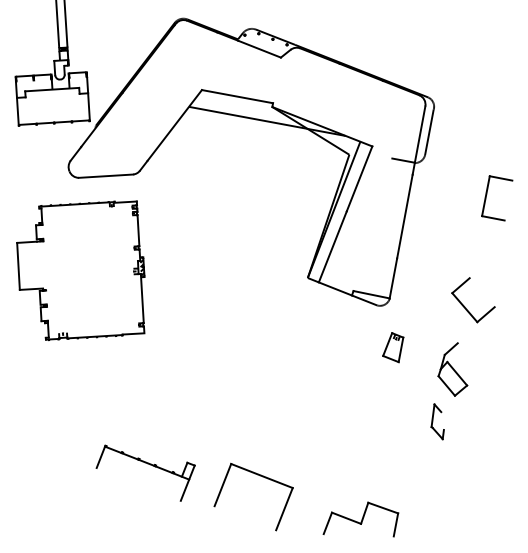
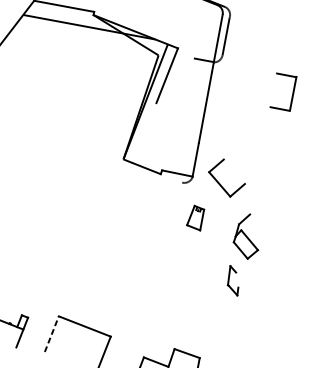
line: (485, 196) -> (292, 93), moved
line: (332, 246) -> (144, 132), removed
line: (364, 300) -> (171, 178), removed
part: (465, 306) -> (220, 183), moved
line: (222, 485) -> (51, 334), solid -> dashed

